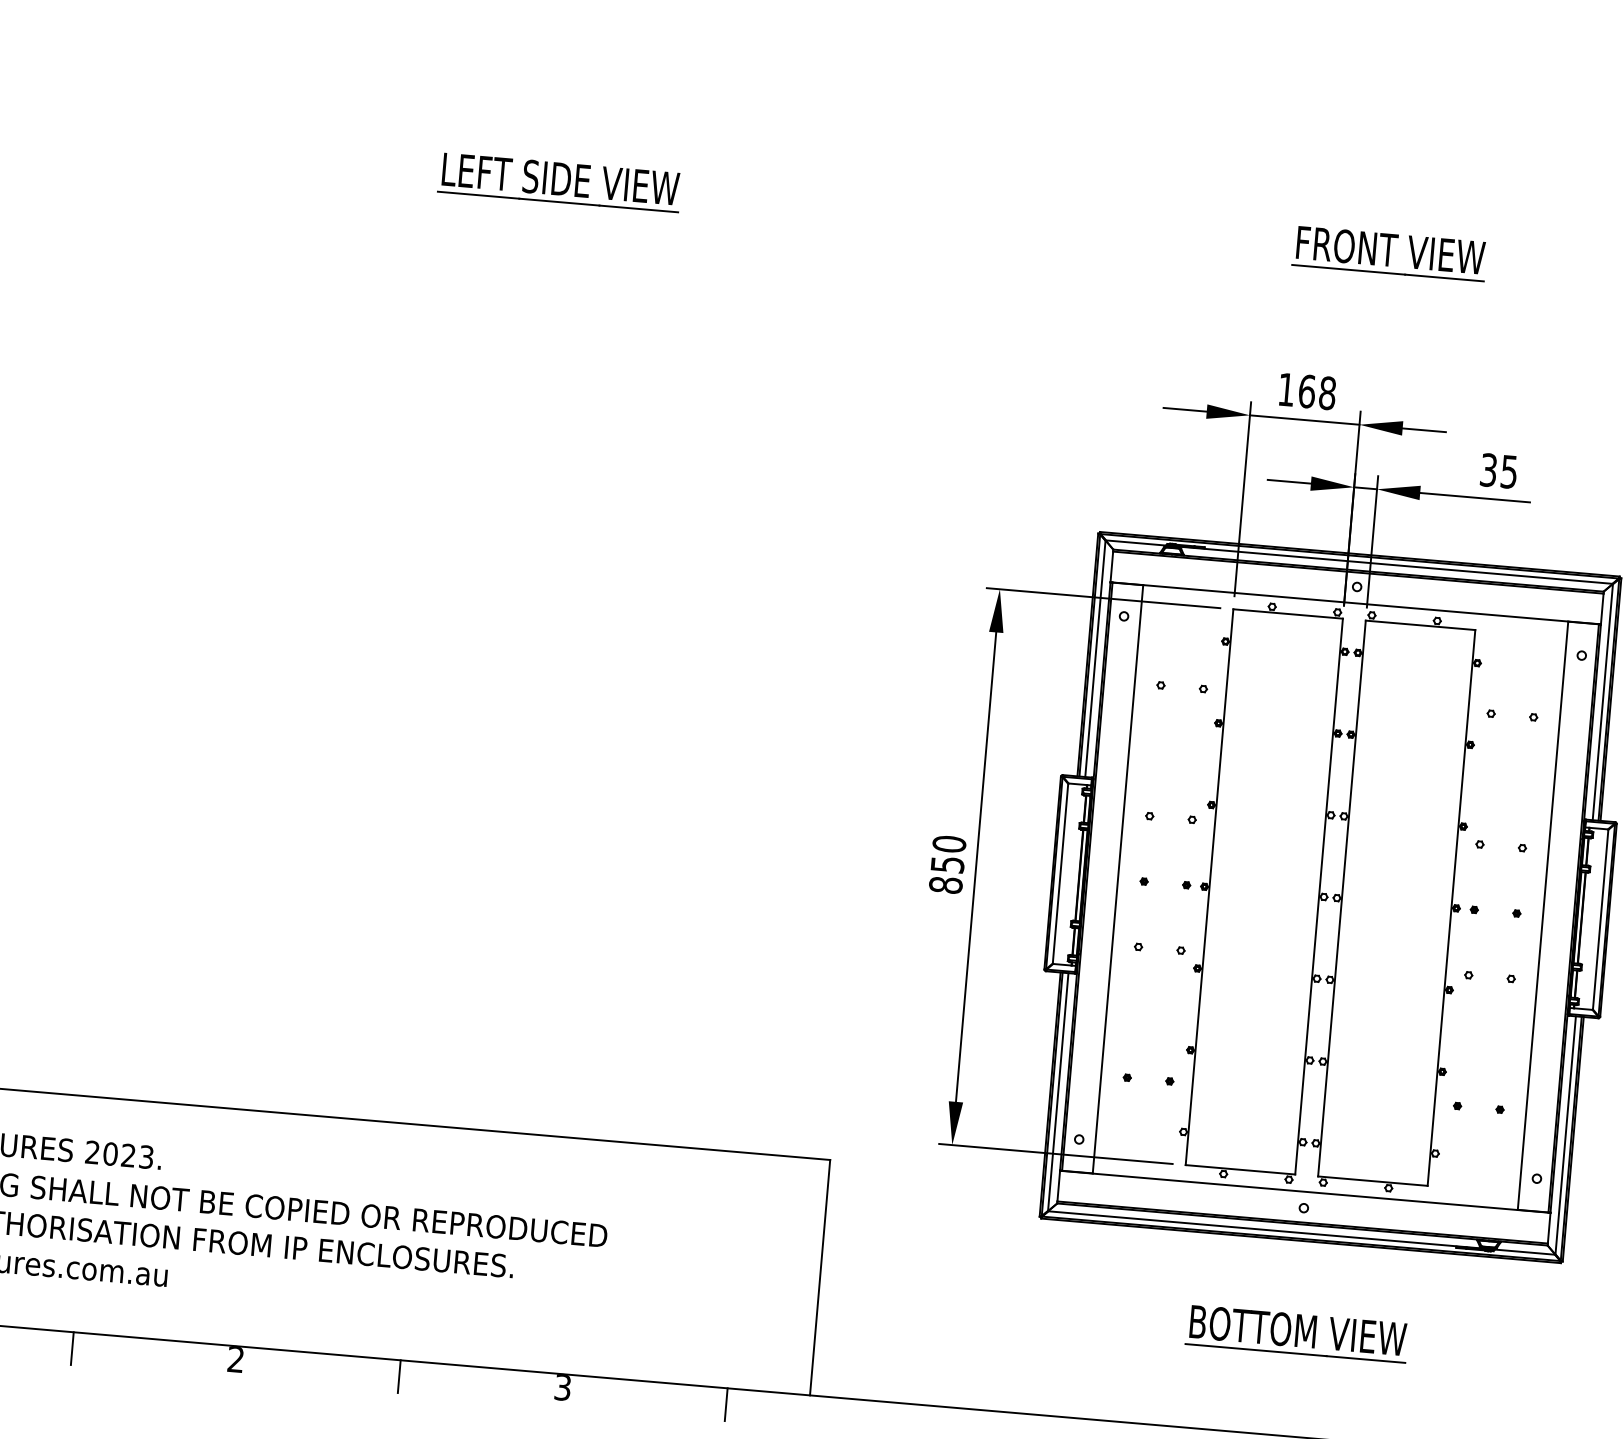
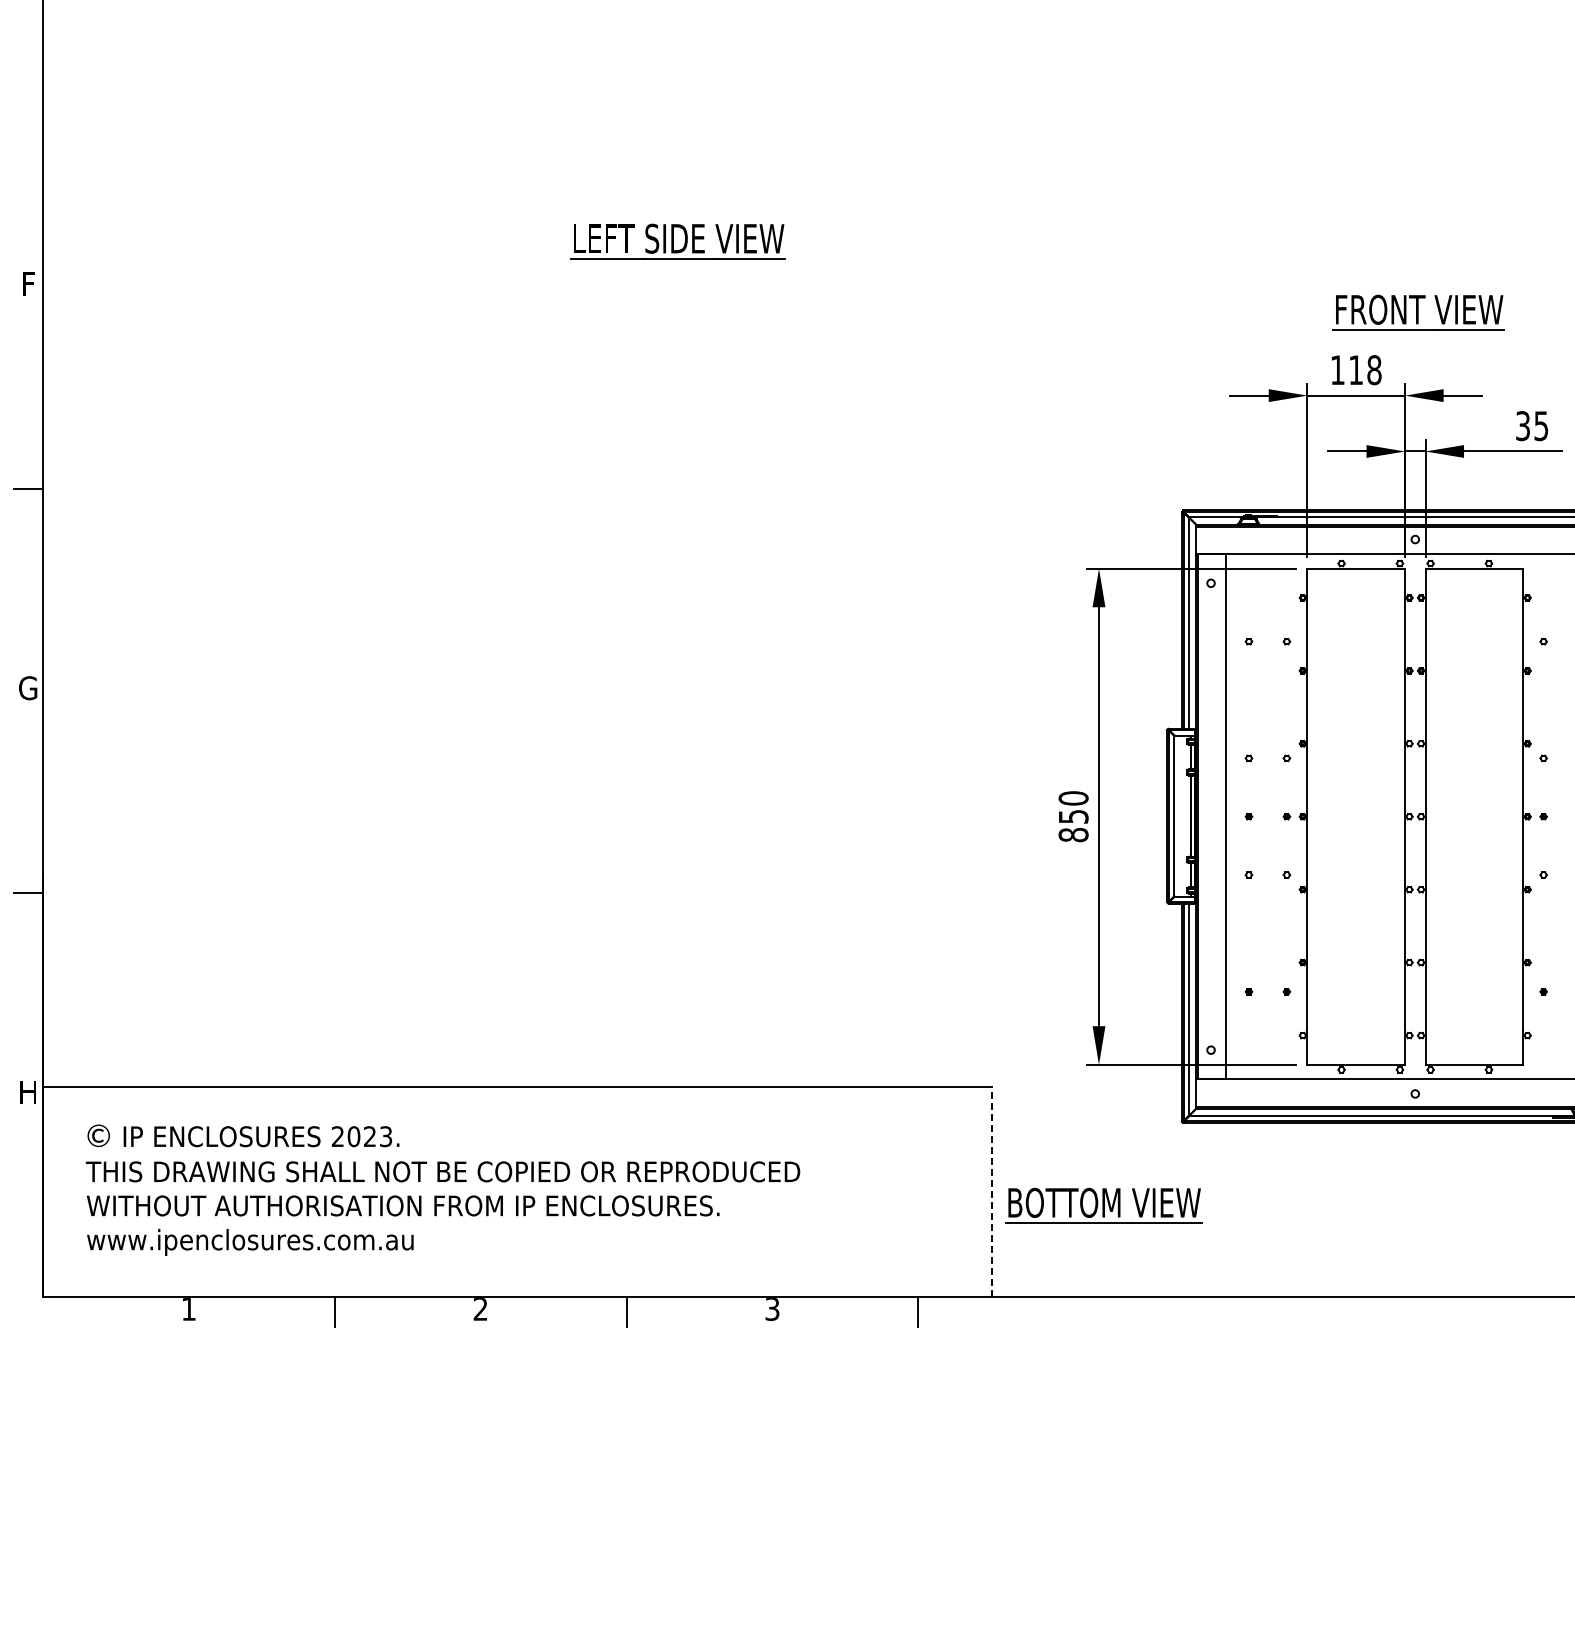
part: (1389, 253) -> (1418, 312), moved
text: (1307, 391) -> (1356, 370), 168 -> 118
line: (819, 1276) -> (991, 1191), solid -> dashed
part: (1296, 1333) -> (1103, 1205), moved

